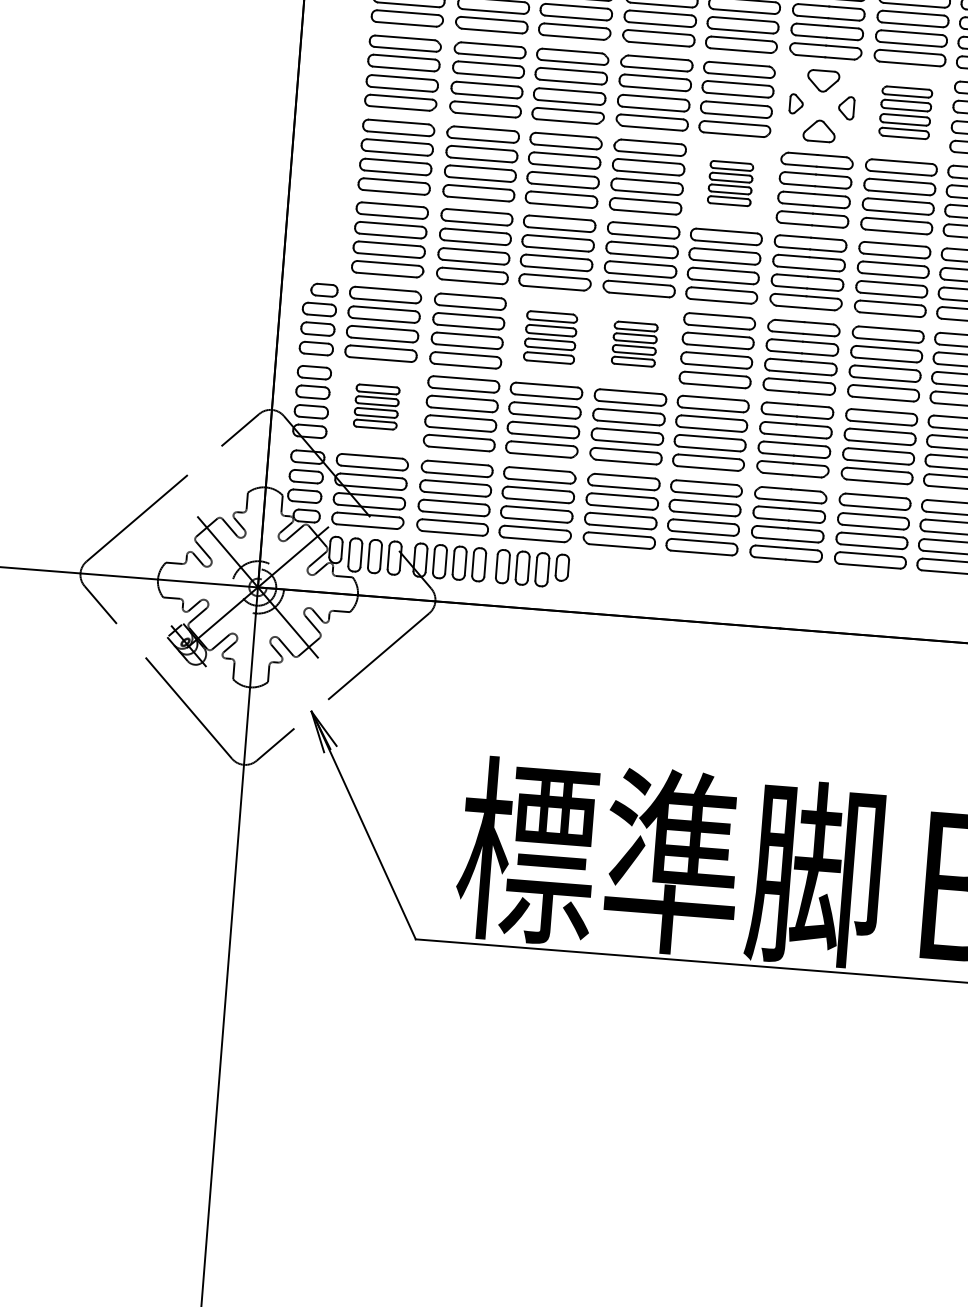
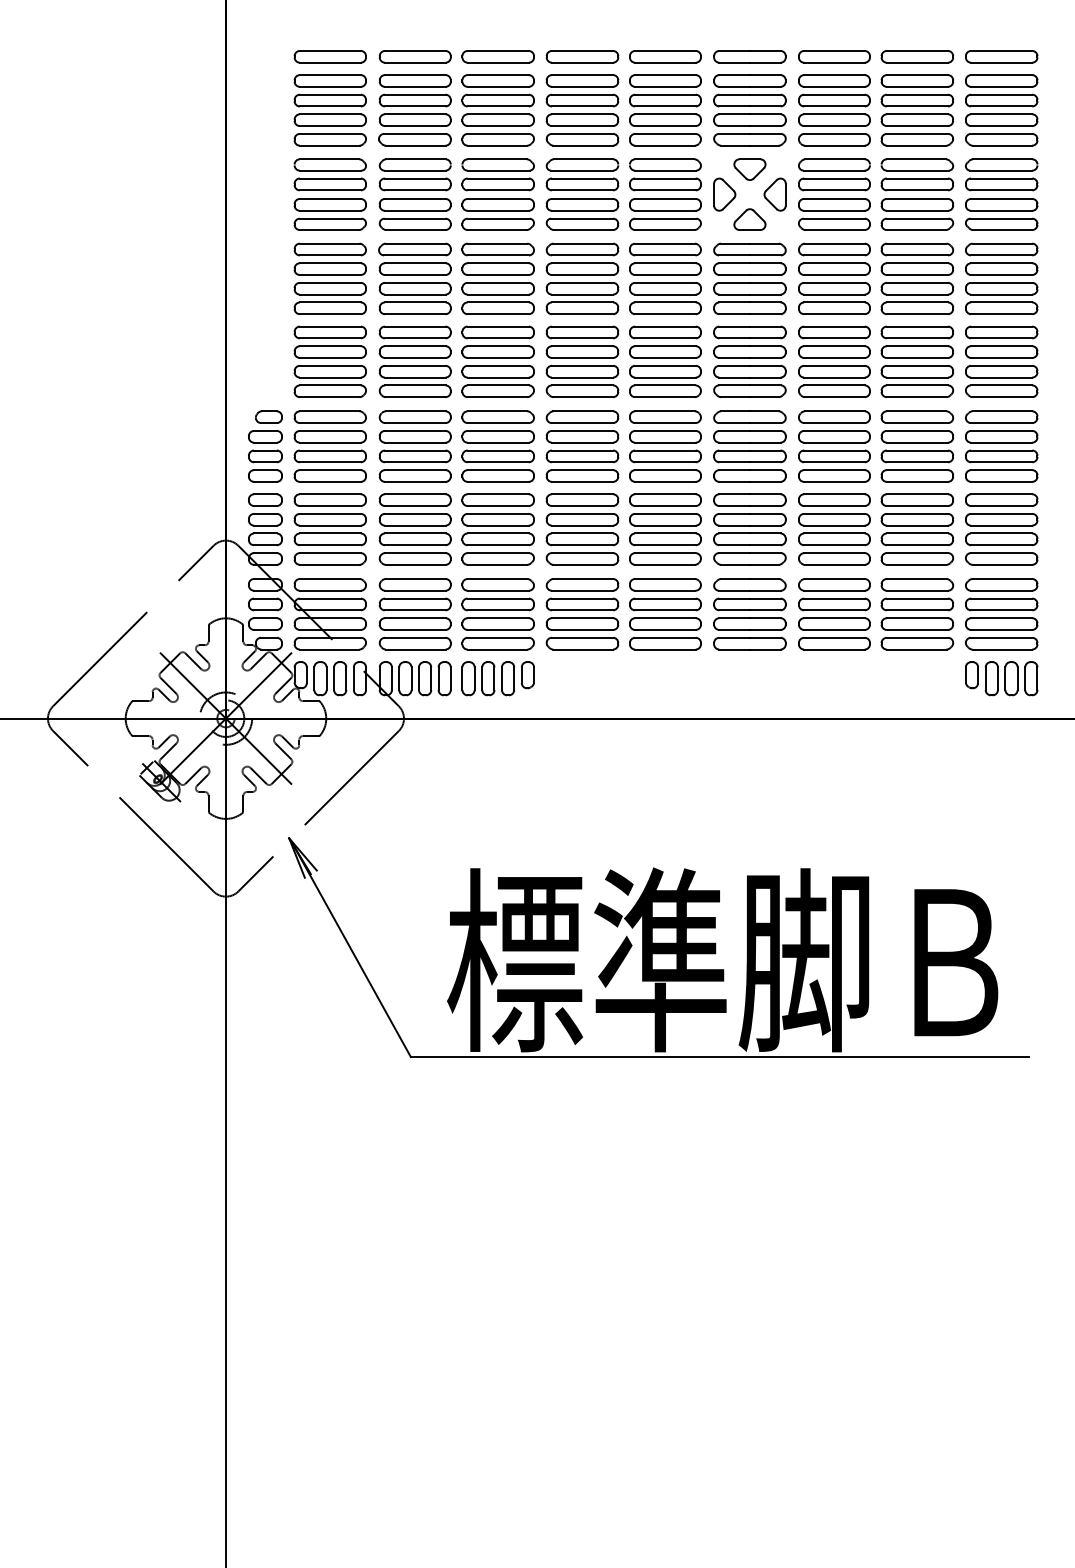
part: (796, 104) -> (724, 194), size x1.67
part: (845, 107) -> (774, 194), size x1.43
part: (905, 112) -> (834, 194), size x1.43
part: (730, 183) -> (665, 278), size x1.67
part: (550, 337) -> (497, 446), size x1.43
part: (634, 344) -> (582, 446), size x1.67
part: (376, 406) -> (329, 529), size x1.67

